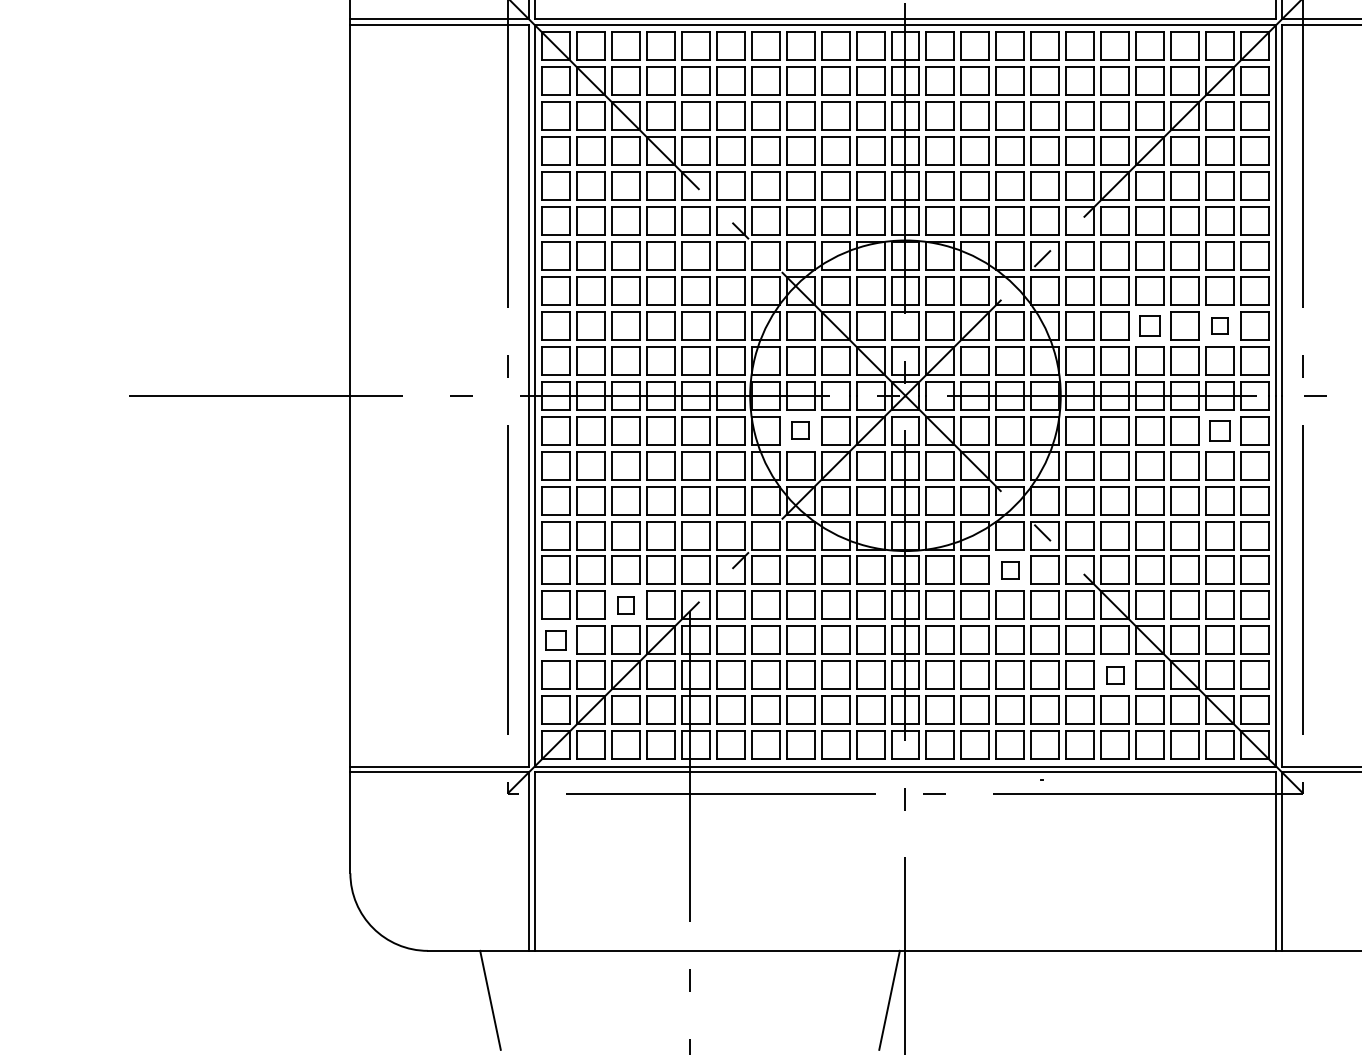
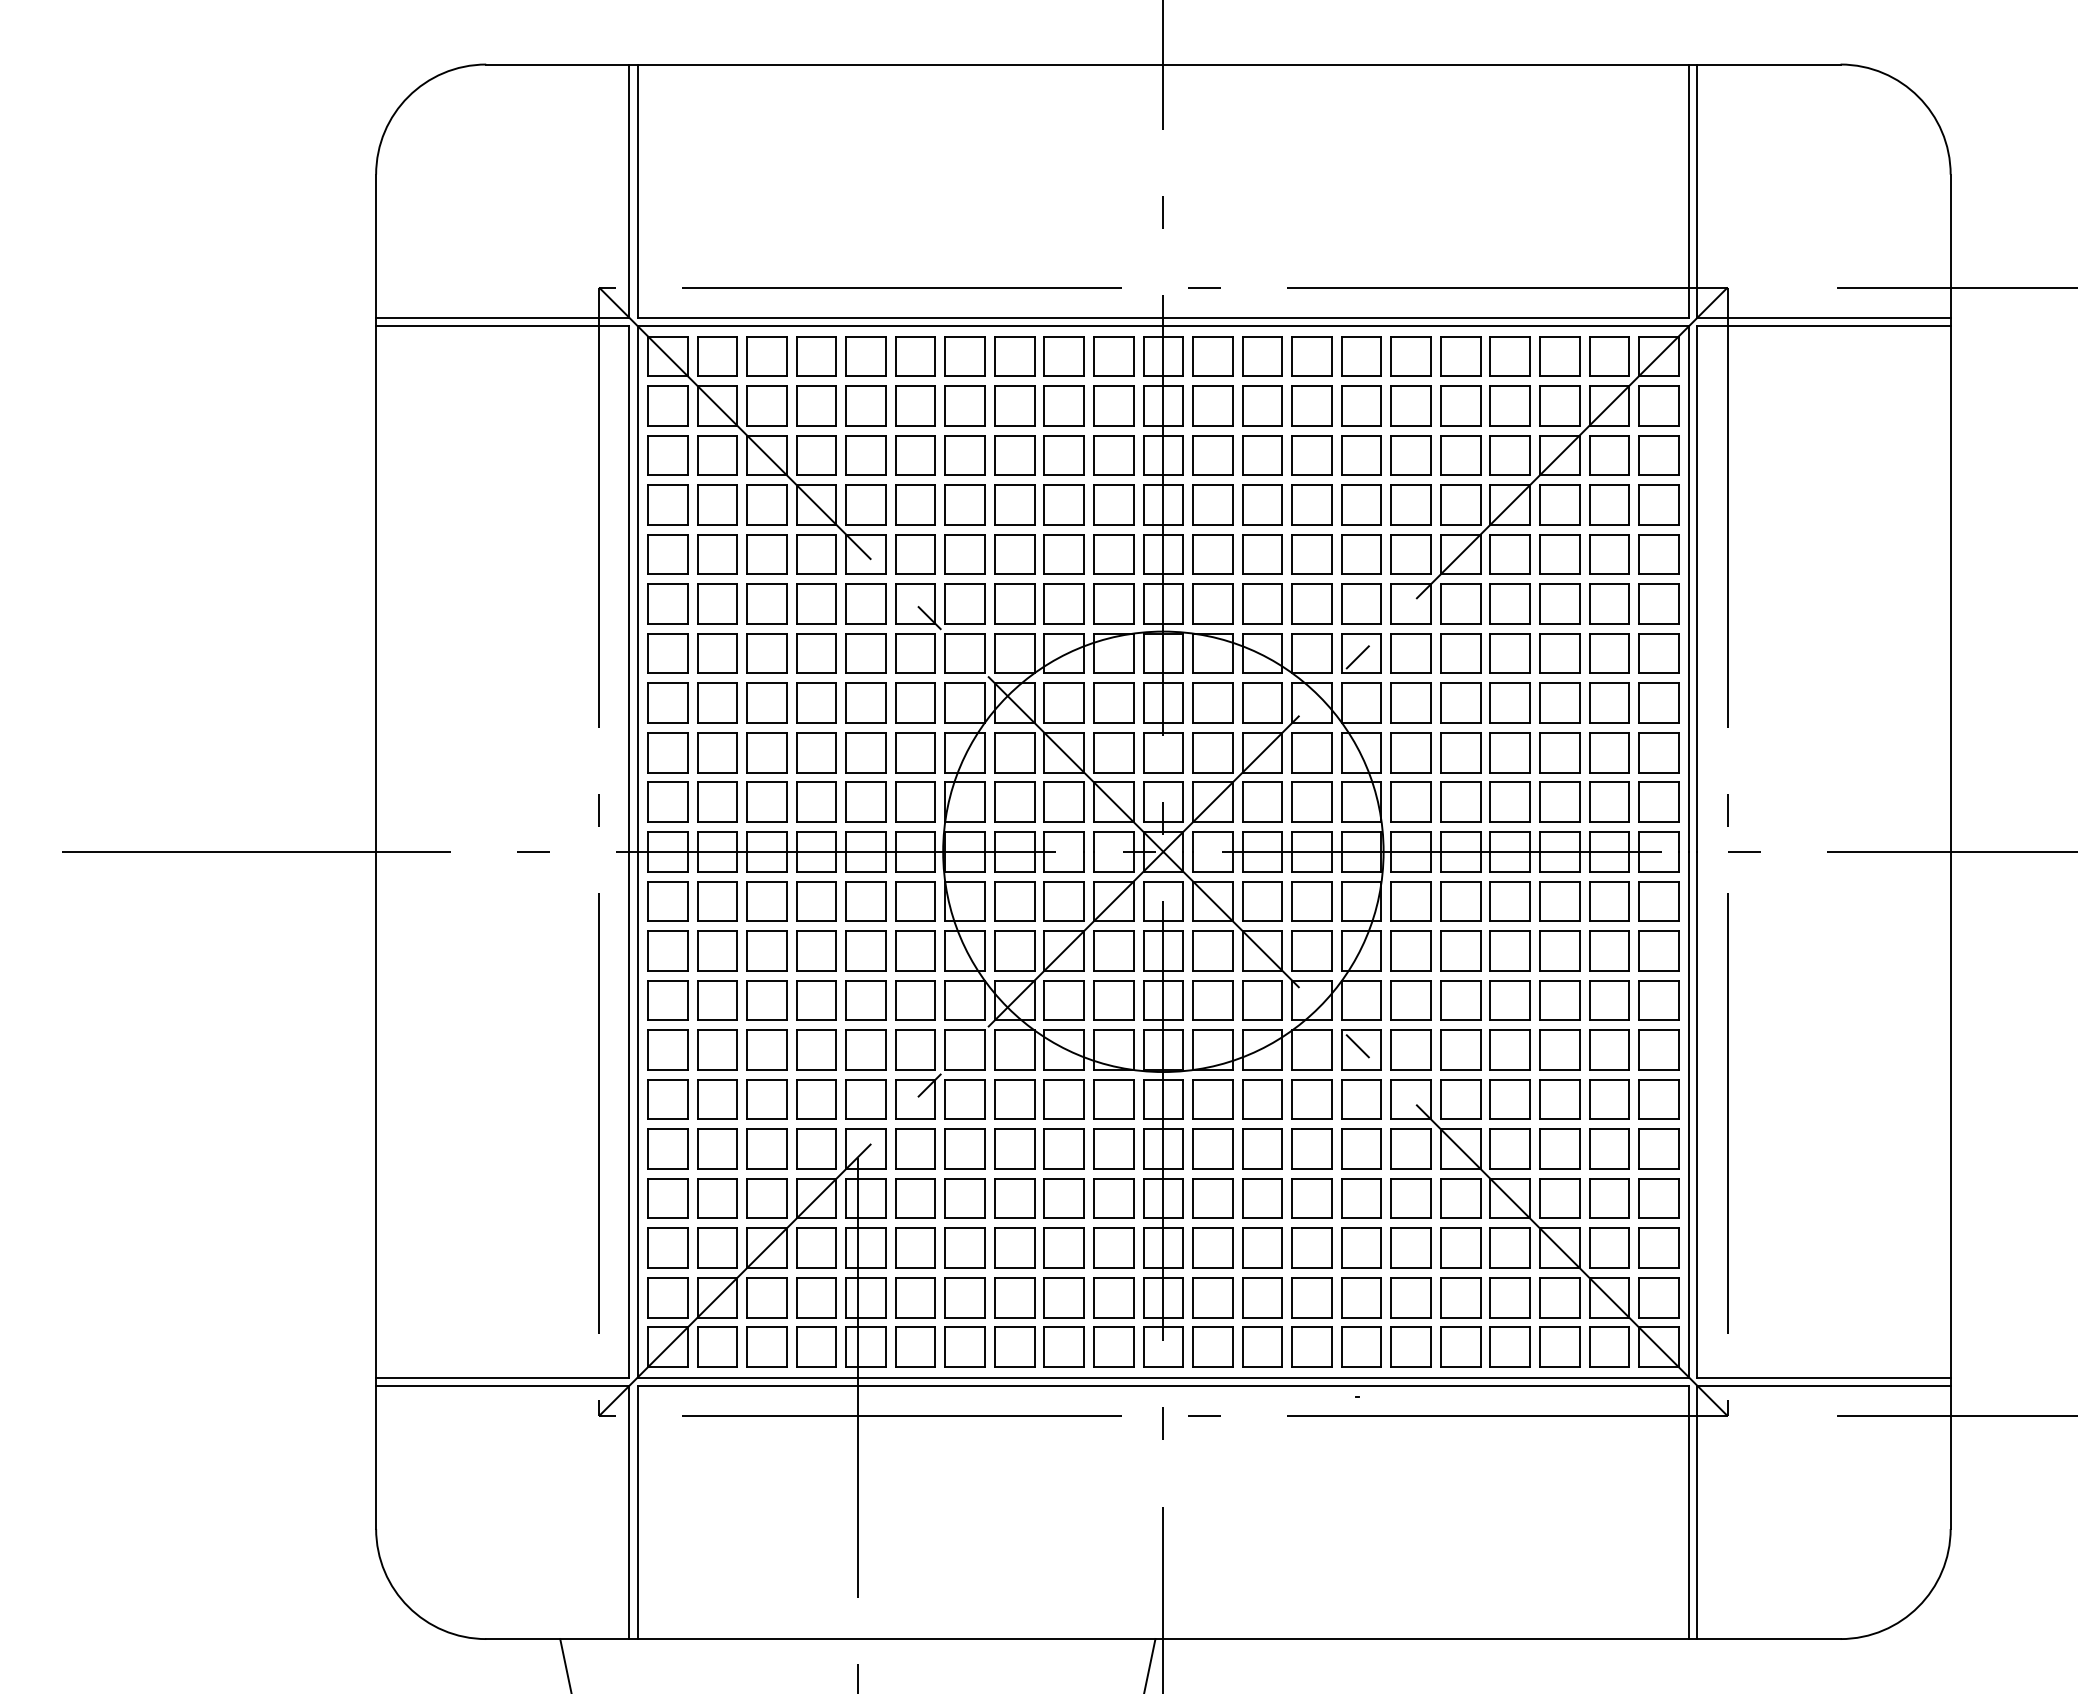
part: (1149, 325) -> (1509, 752), size x1.43
part: (1220, 325) -> (1609, 752), size x1.67
part: (800, 430) -> (1014, 901), size x1.67
part: (1220, 430) -> (1609, 901), size x1.43
part: (1009, 570) -> (1311, 1099), size x1.67
part: (625, 604) -> (766, 1148), size x1.67
part: (555, 640) -> (667, 1198), size x1.43
part: (1114, 674) -> (1460, 1247), size x1.67

